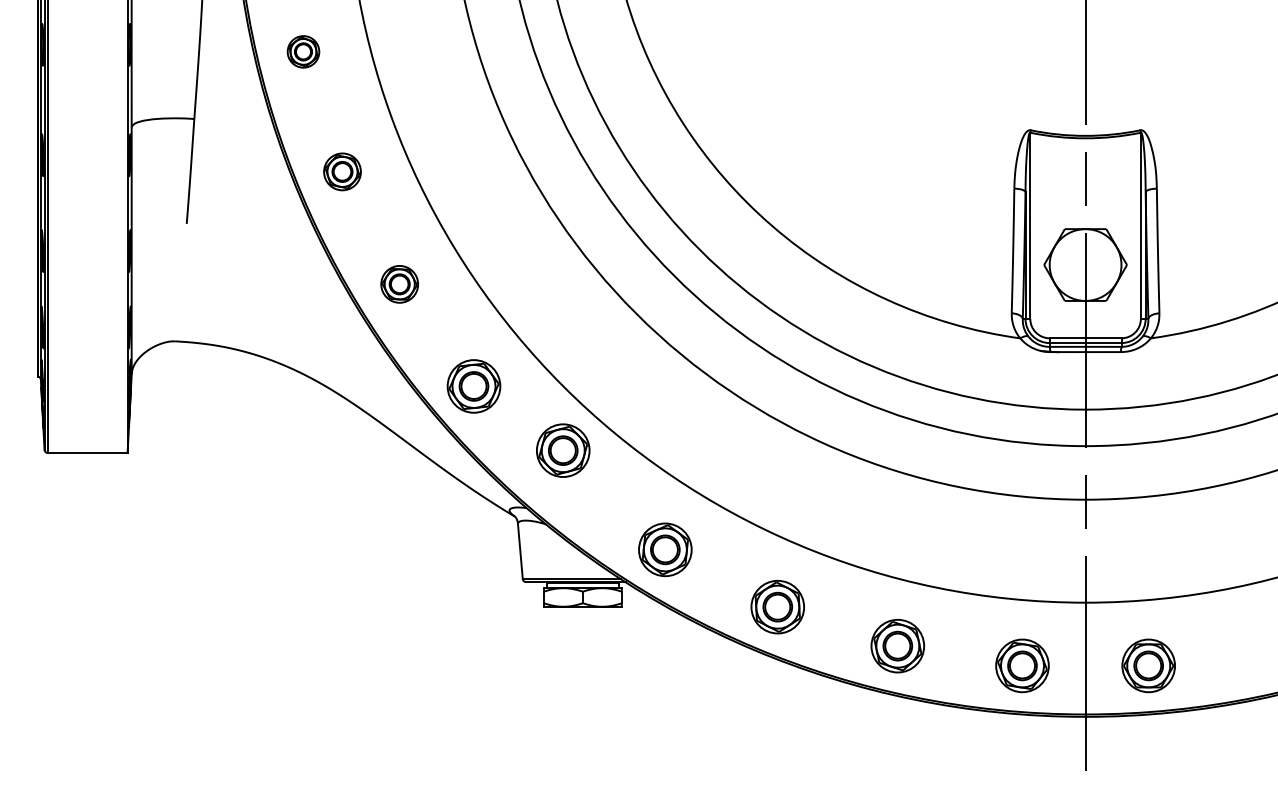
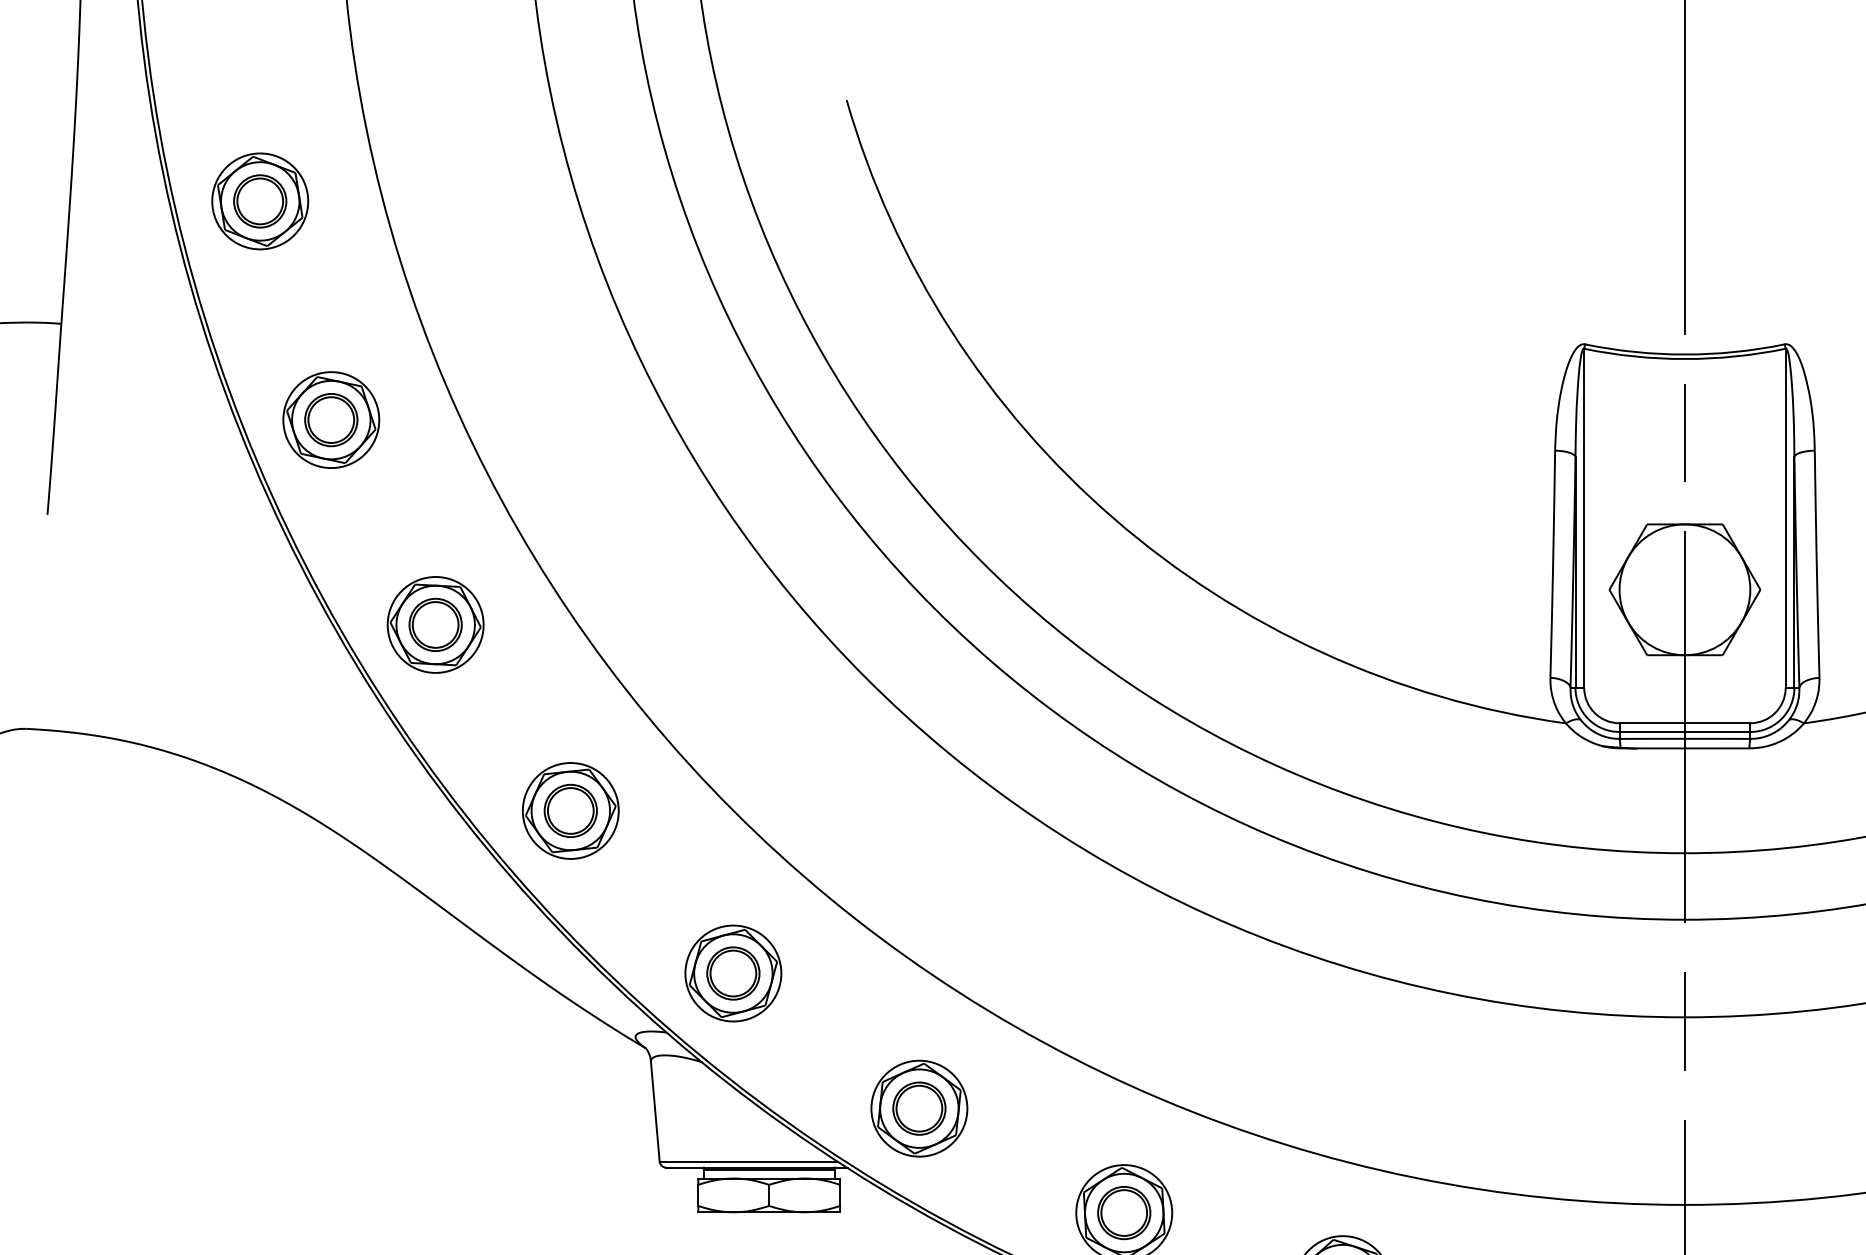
part: (303, 51) -> (260, 200), size x1.67
part: (342, 171) -> (331, 419), size x1.43
part: (399, 284) -> (435, 625), size x1.43
part: (563, 450) -> (733, 973), moved

